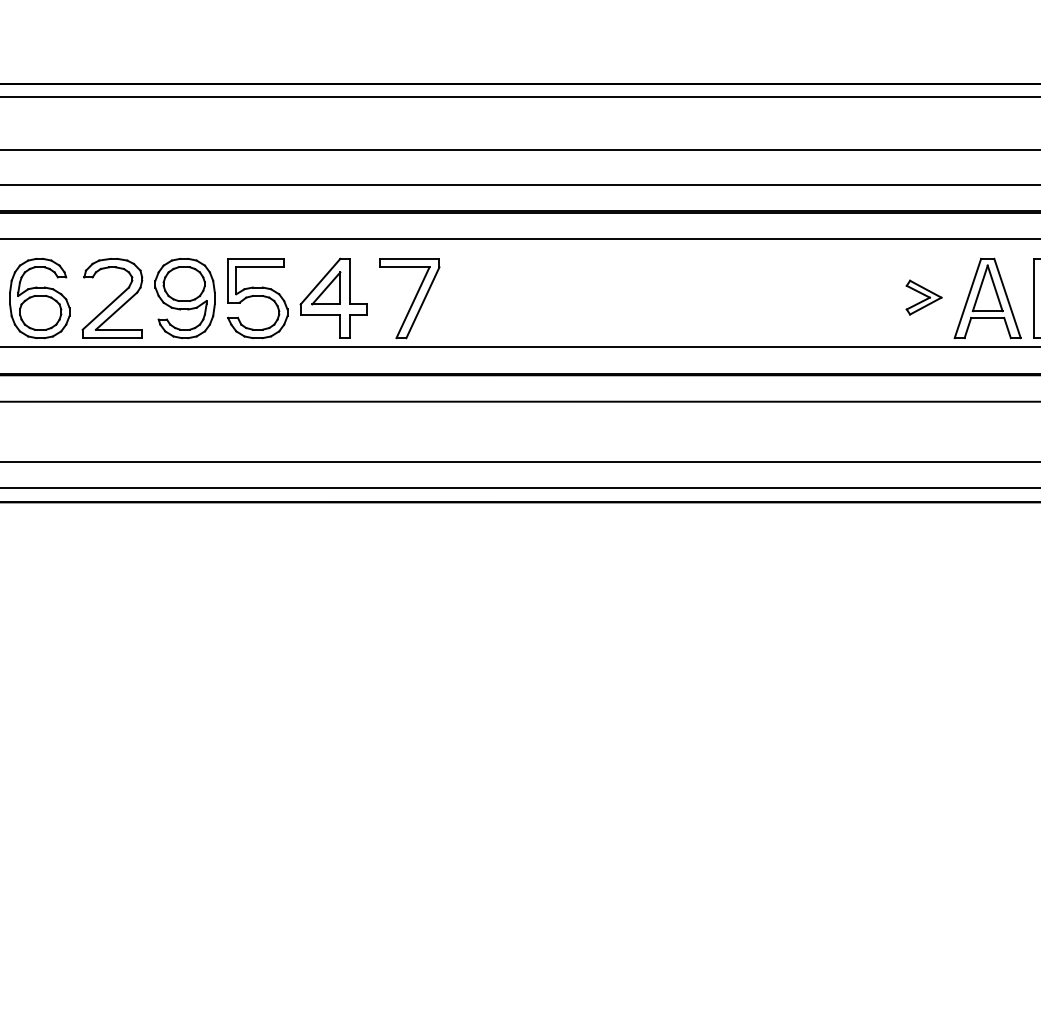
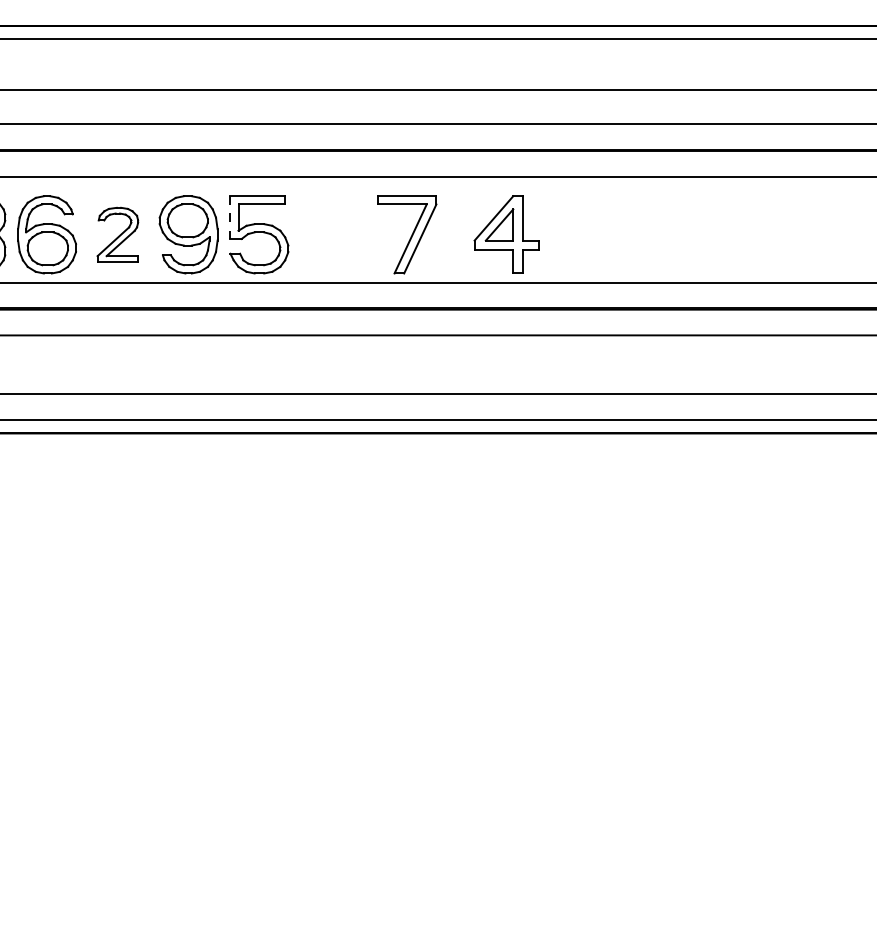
line: (228, 280) -> (230, 217), solid -> dashed
part: (333, 297) -> (506, 233), moved
part: (112, 298) -> (117, 234), size x0.7

